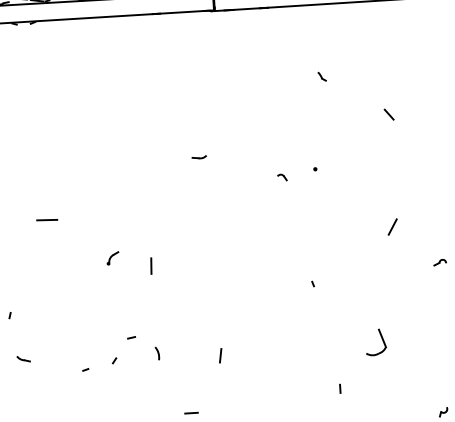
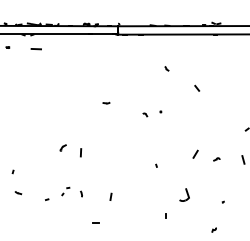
line: (45, 220) -> (35, 49), moved
line: (392, 225) -> (195, 153), moved
part: (123, 350) -> (65, 191), size x0.62

